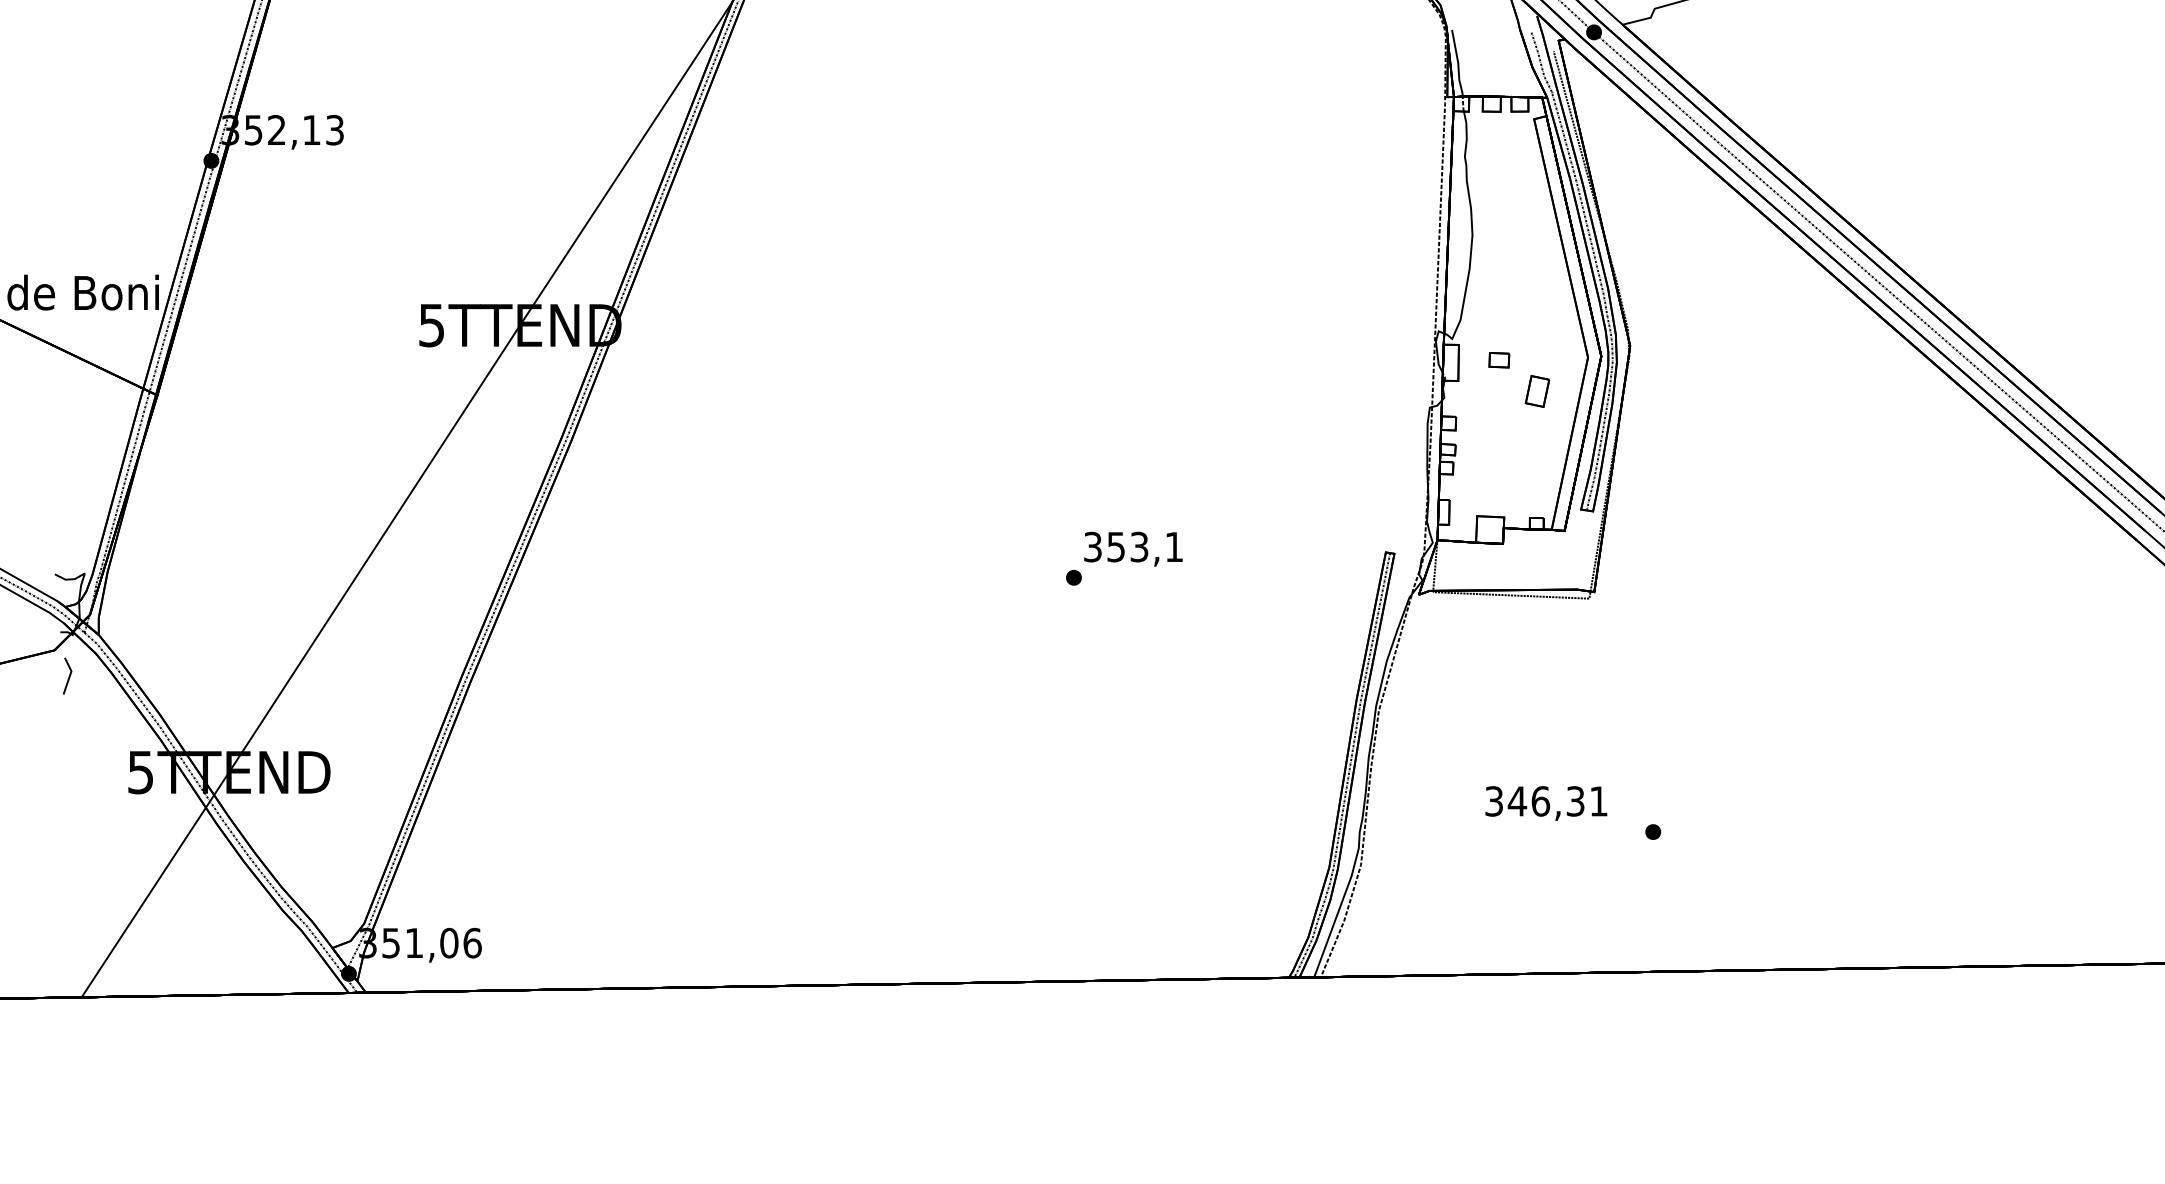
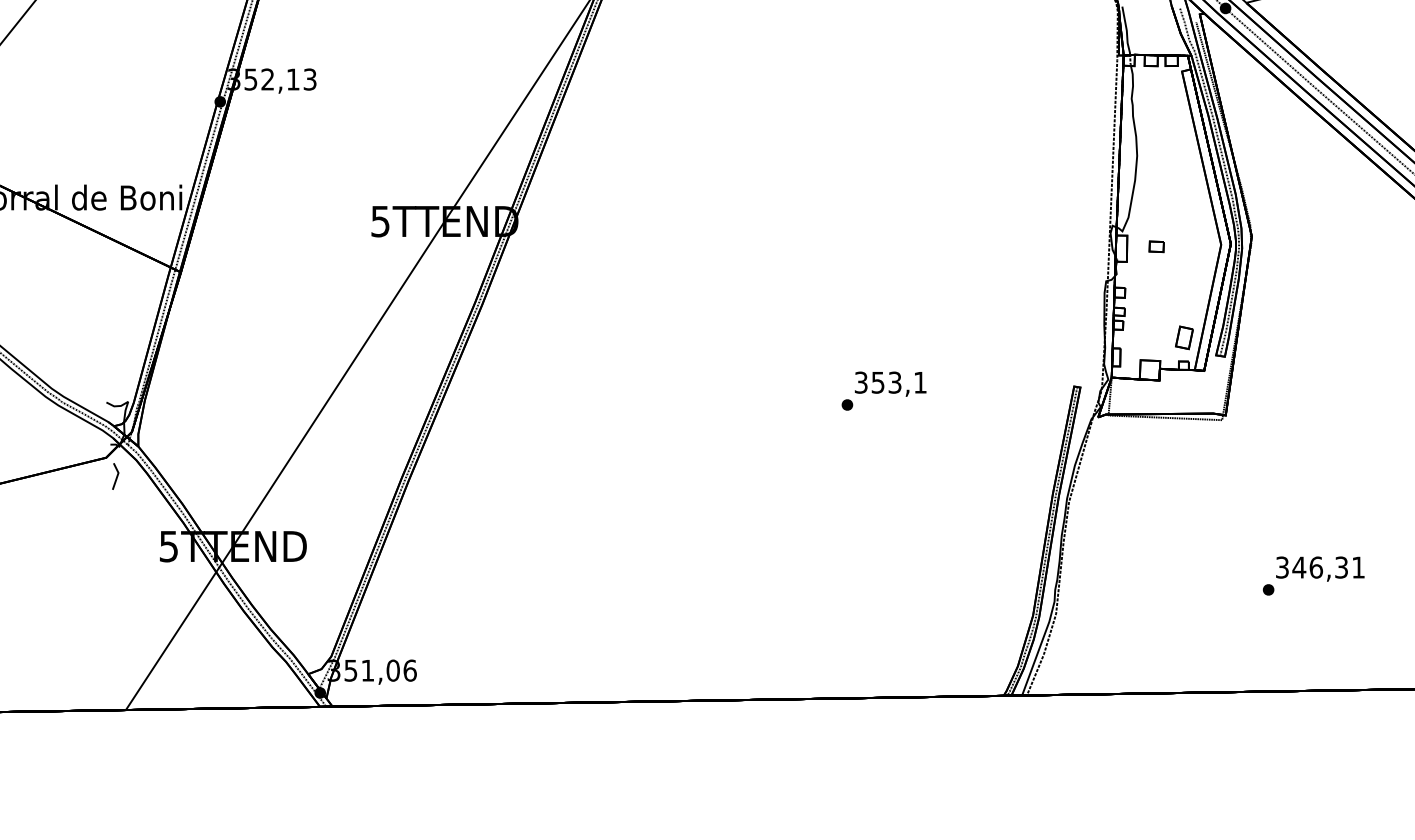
part: (1537, 391) -> (1184, 337), moved
text: (1546, 803) -> (1320, 569), moved

